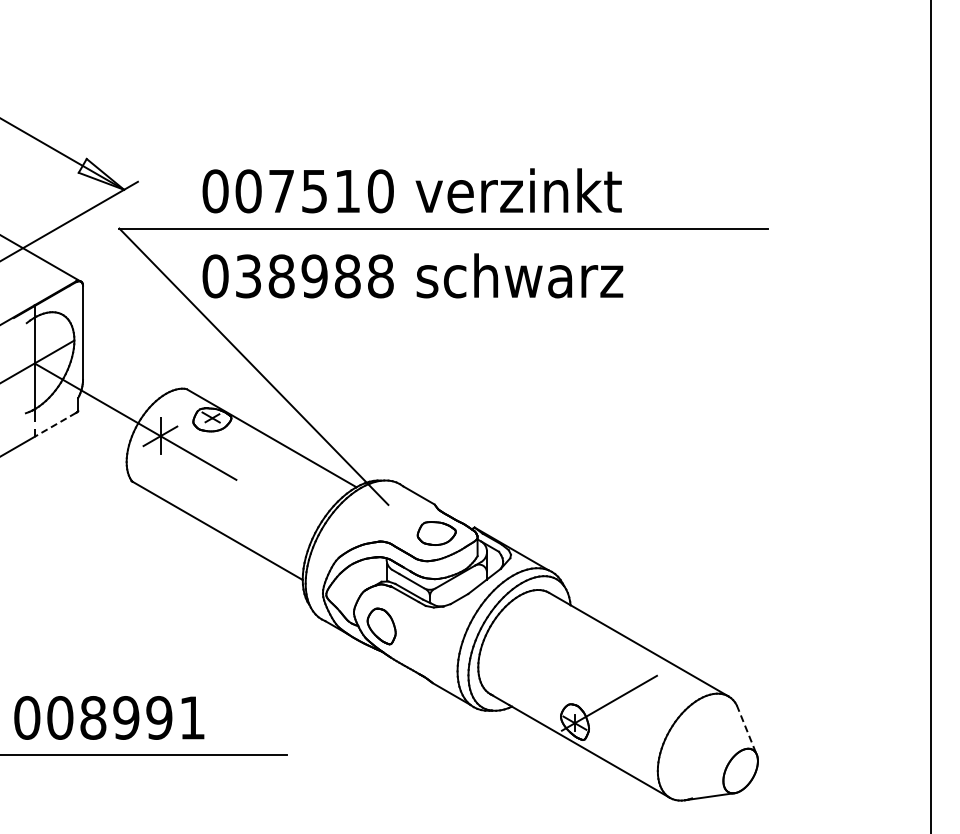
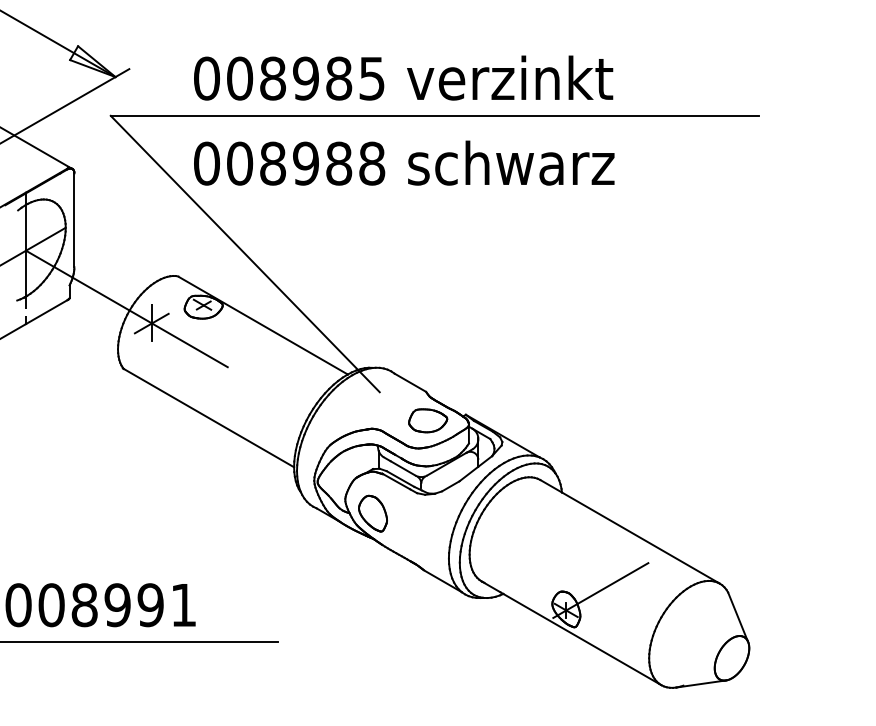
text: (330, 191) -> (321, 78), 007510 -> 008985
text: (248, 276) -> (239, 163), 038988 -> 008988
line: (55, 424) -> (46, 311), dashed -> solid
line: (746, 729) -> (737, 616), dashed -> solid

